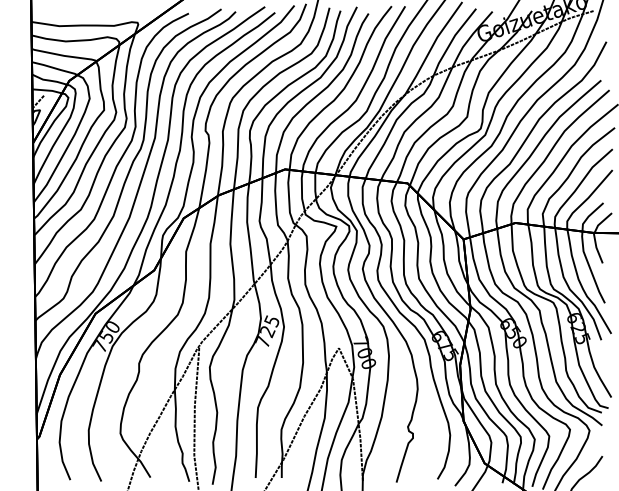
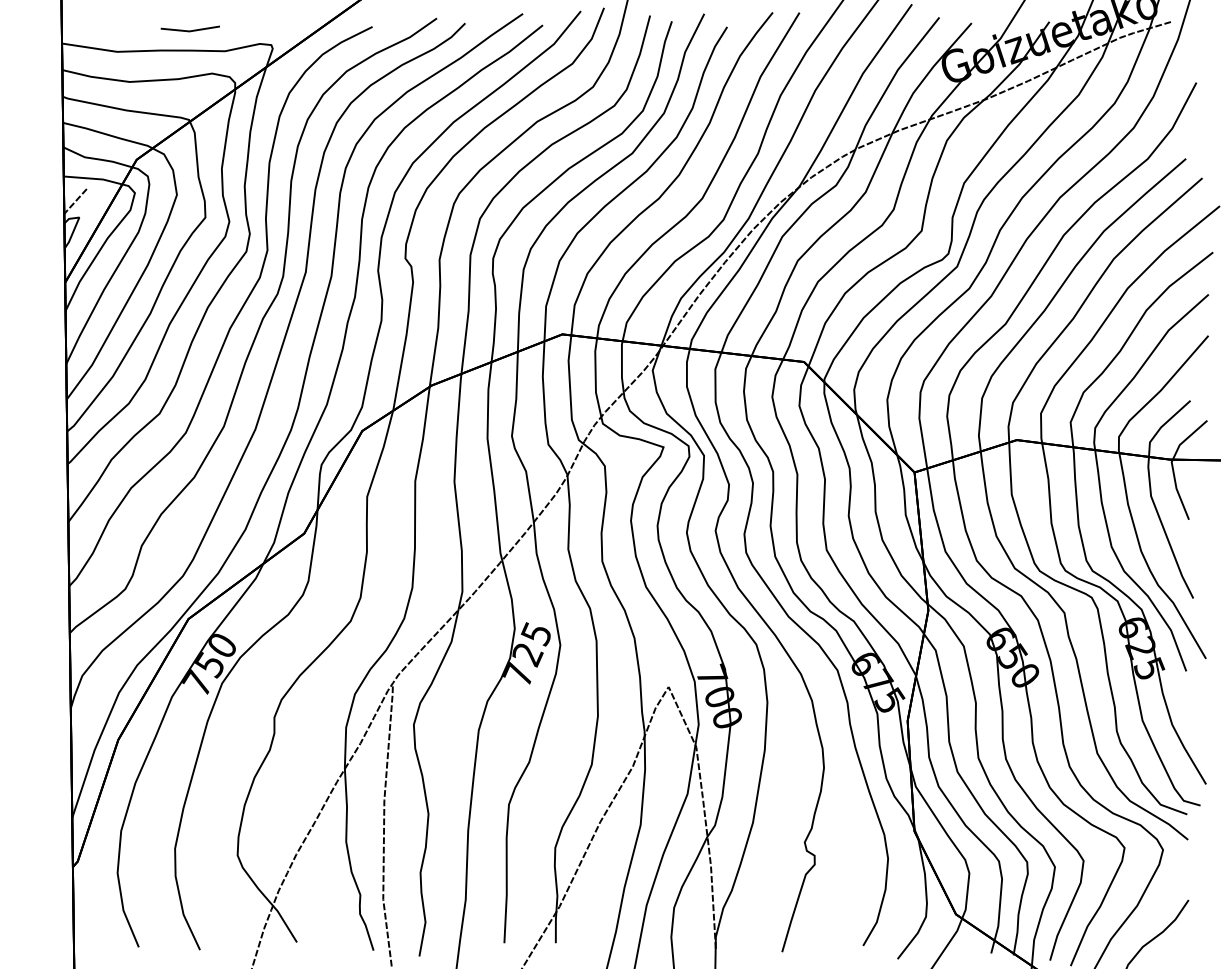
line: (96, 14) -> (190, 28), added

